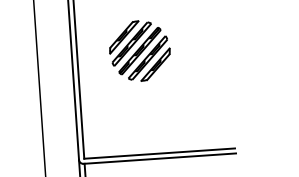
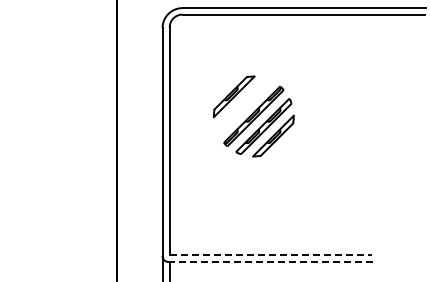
part: (131, 44) -> (243, 106), removed
line: (160, 153) -> (271, 255), solid -> dashed
line: (159, 158) -> (270, 261), solid -> dashed

